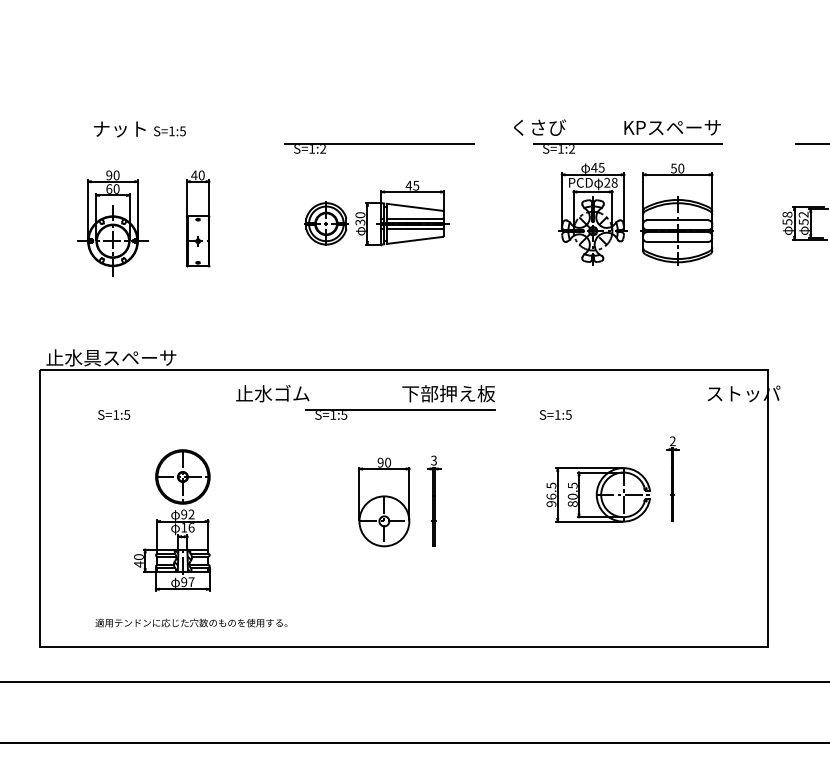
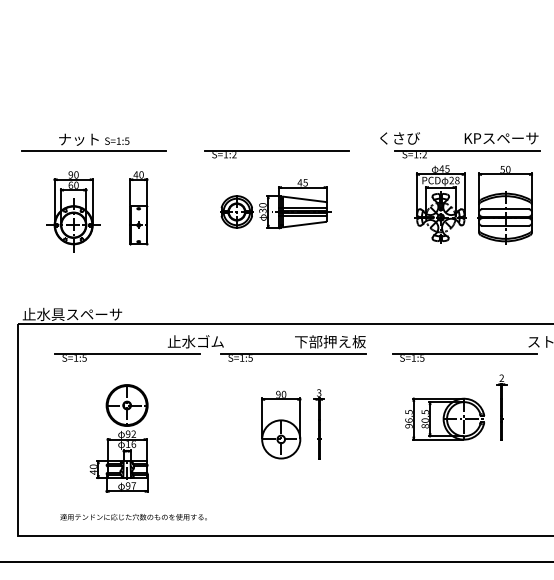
line: (138, 143) -> (93, 150), added
line: (182, 409) -> (126, 353), added
line: (624, 409) -> (464, 353), added

